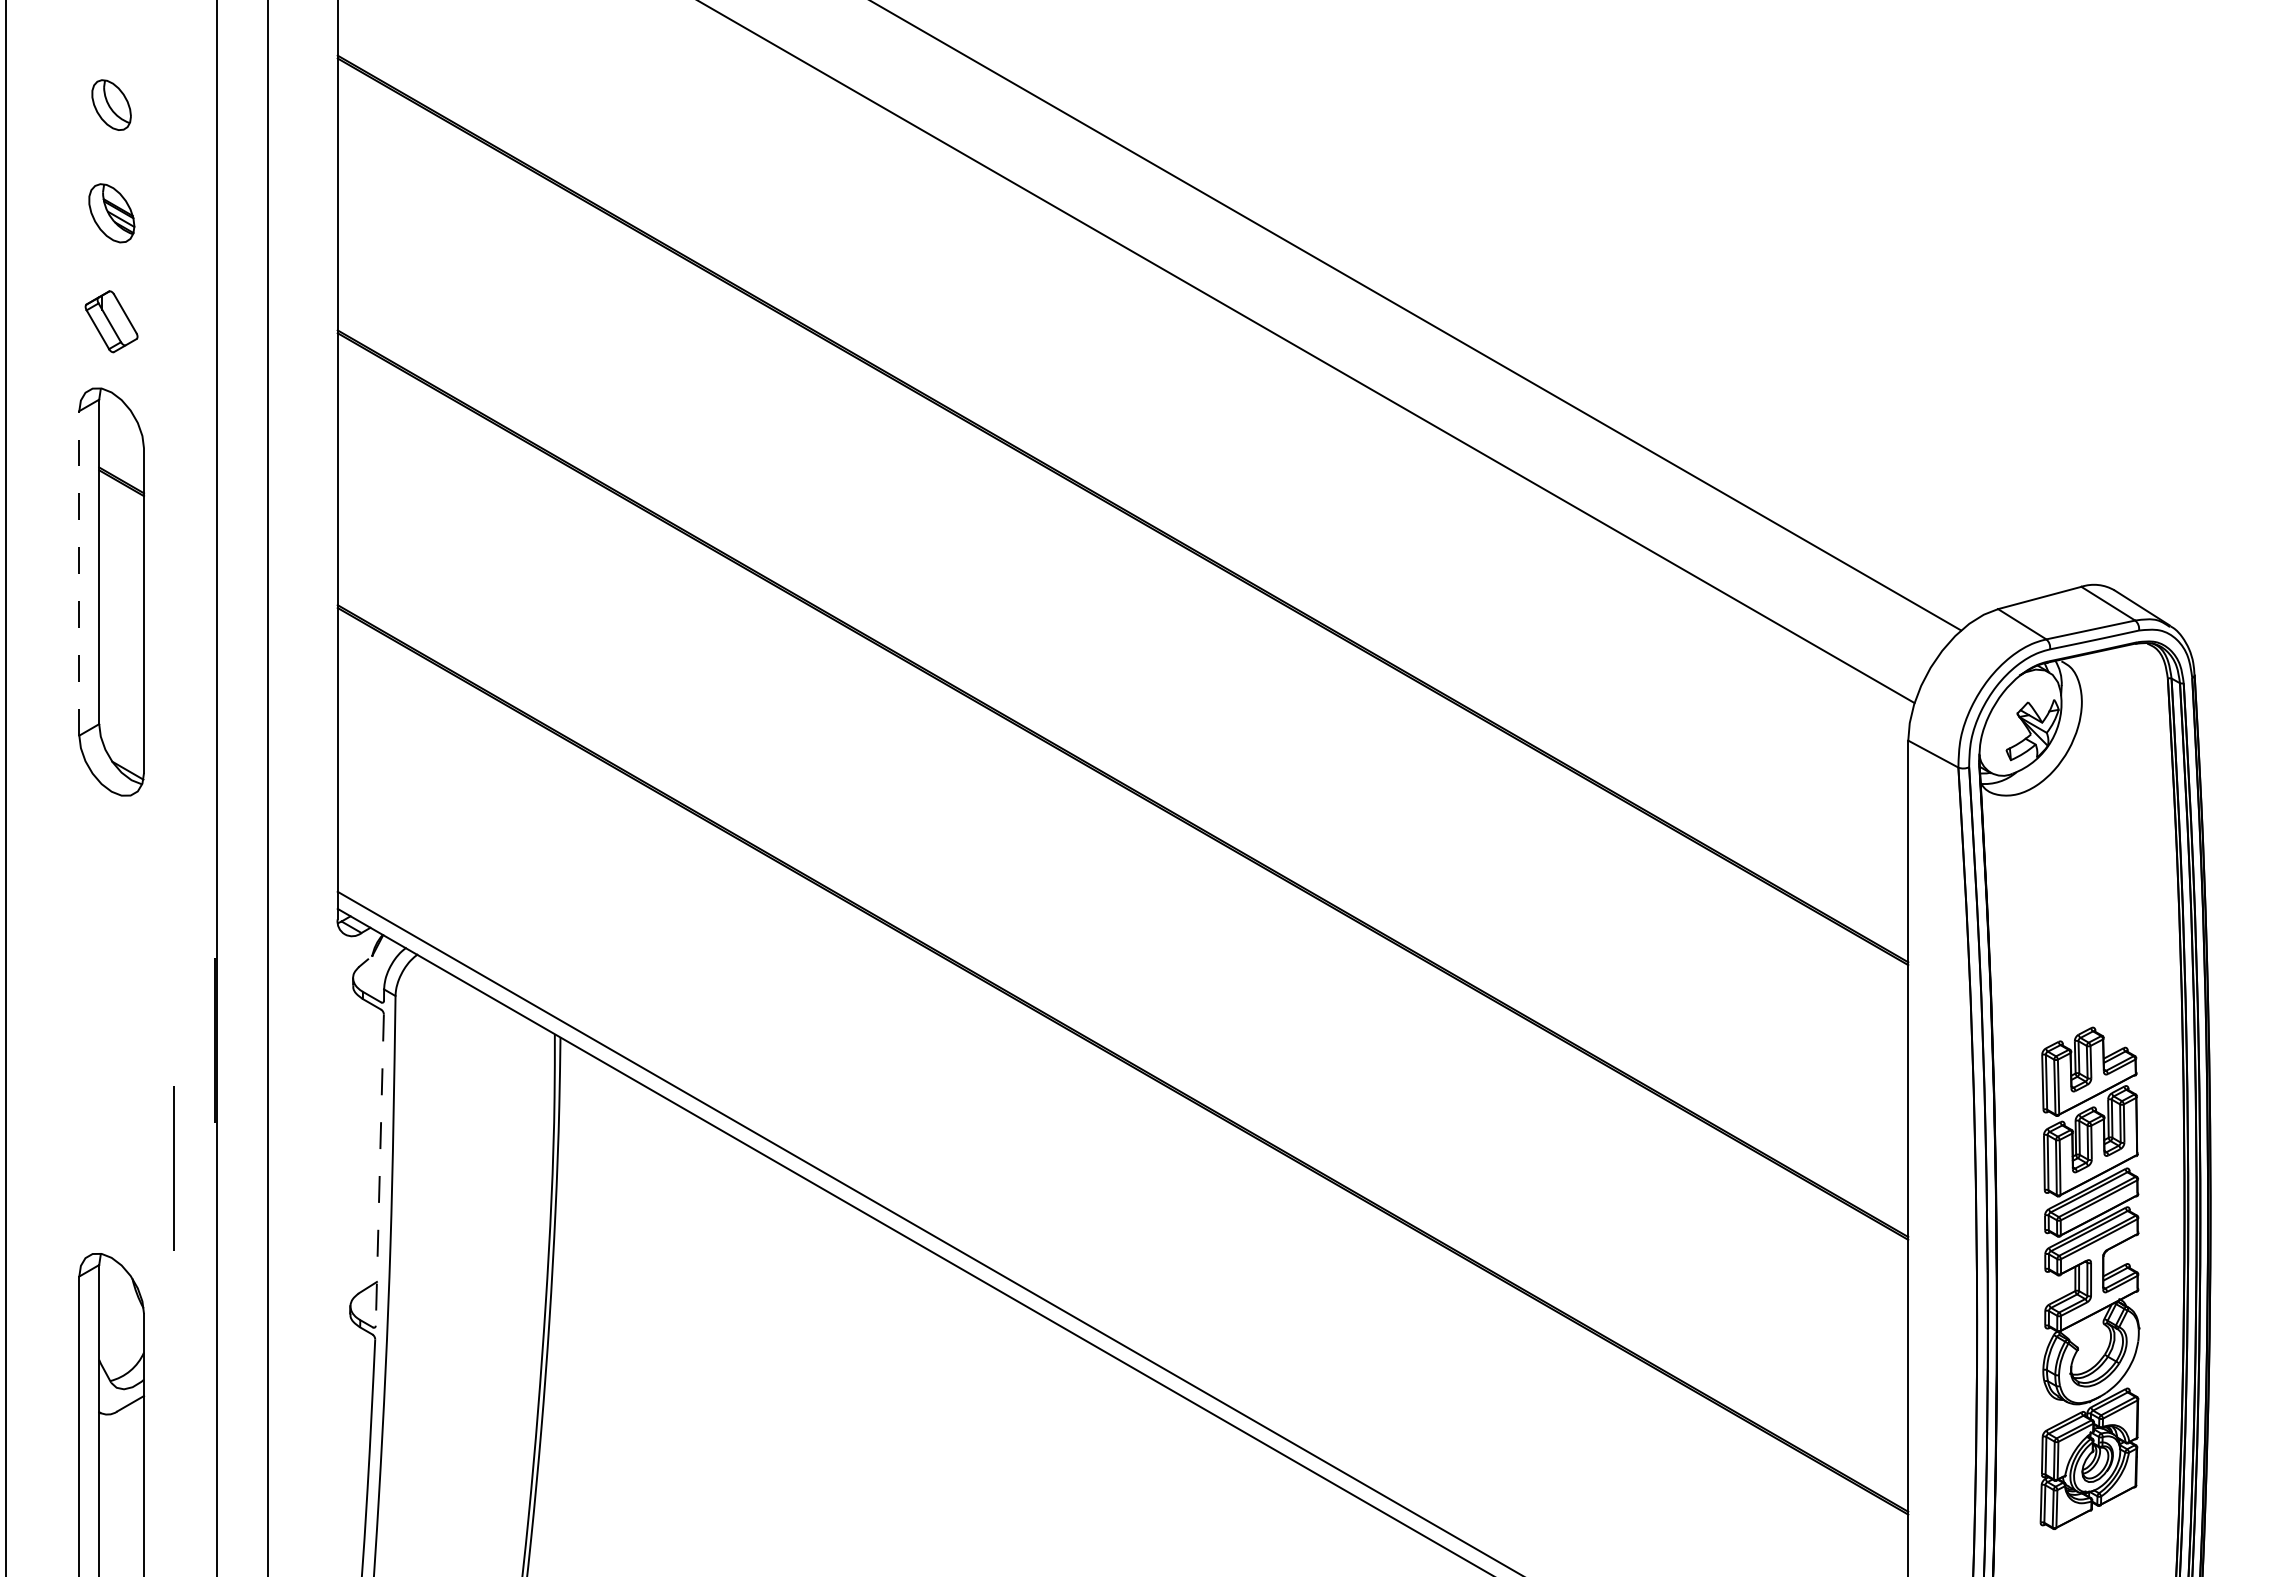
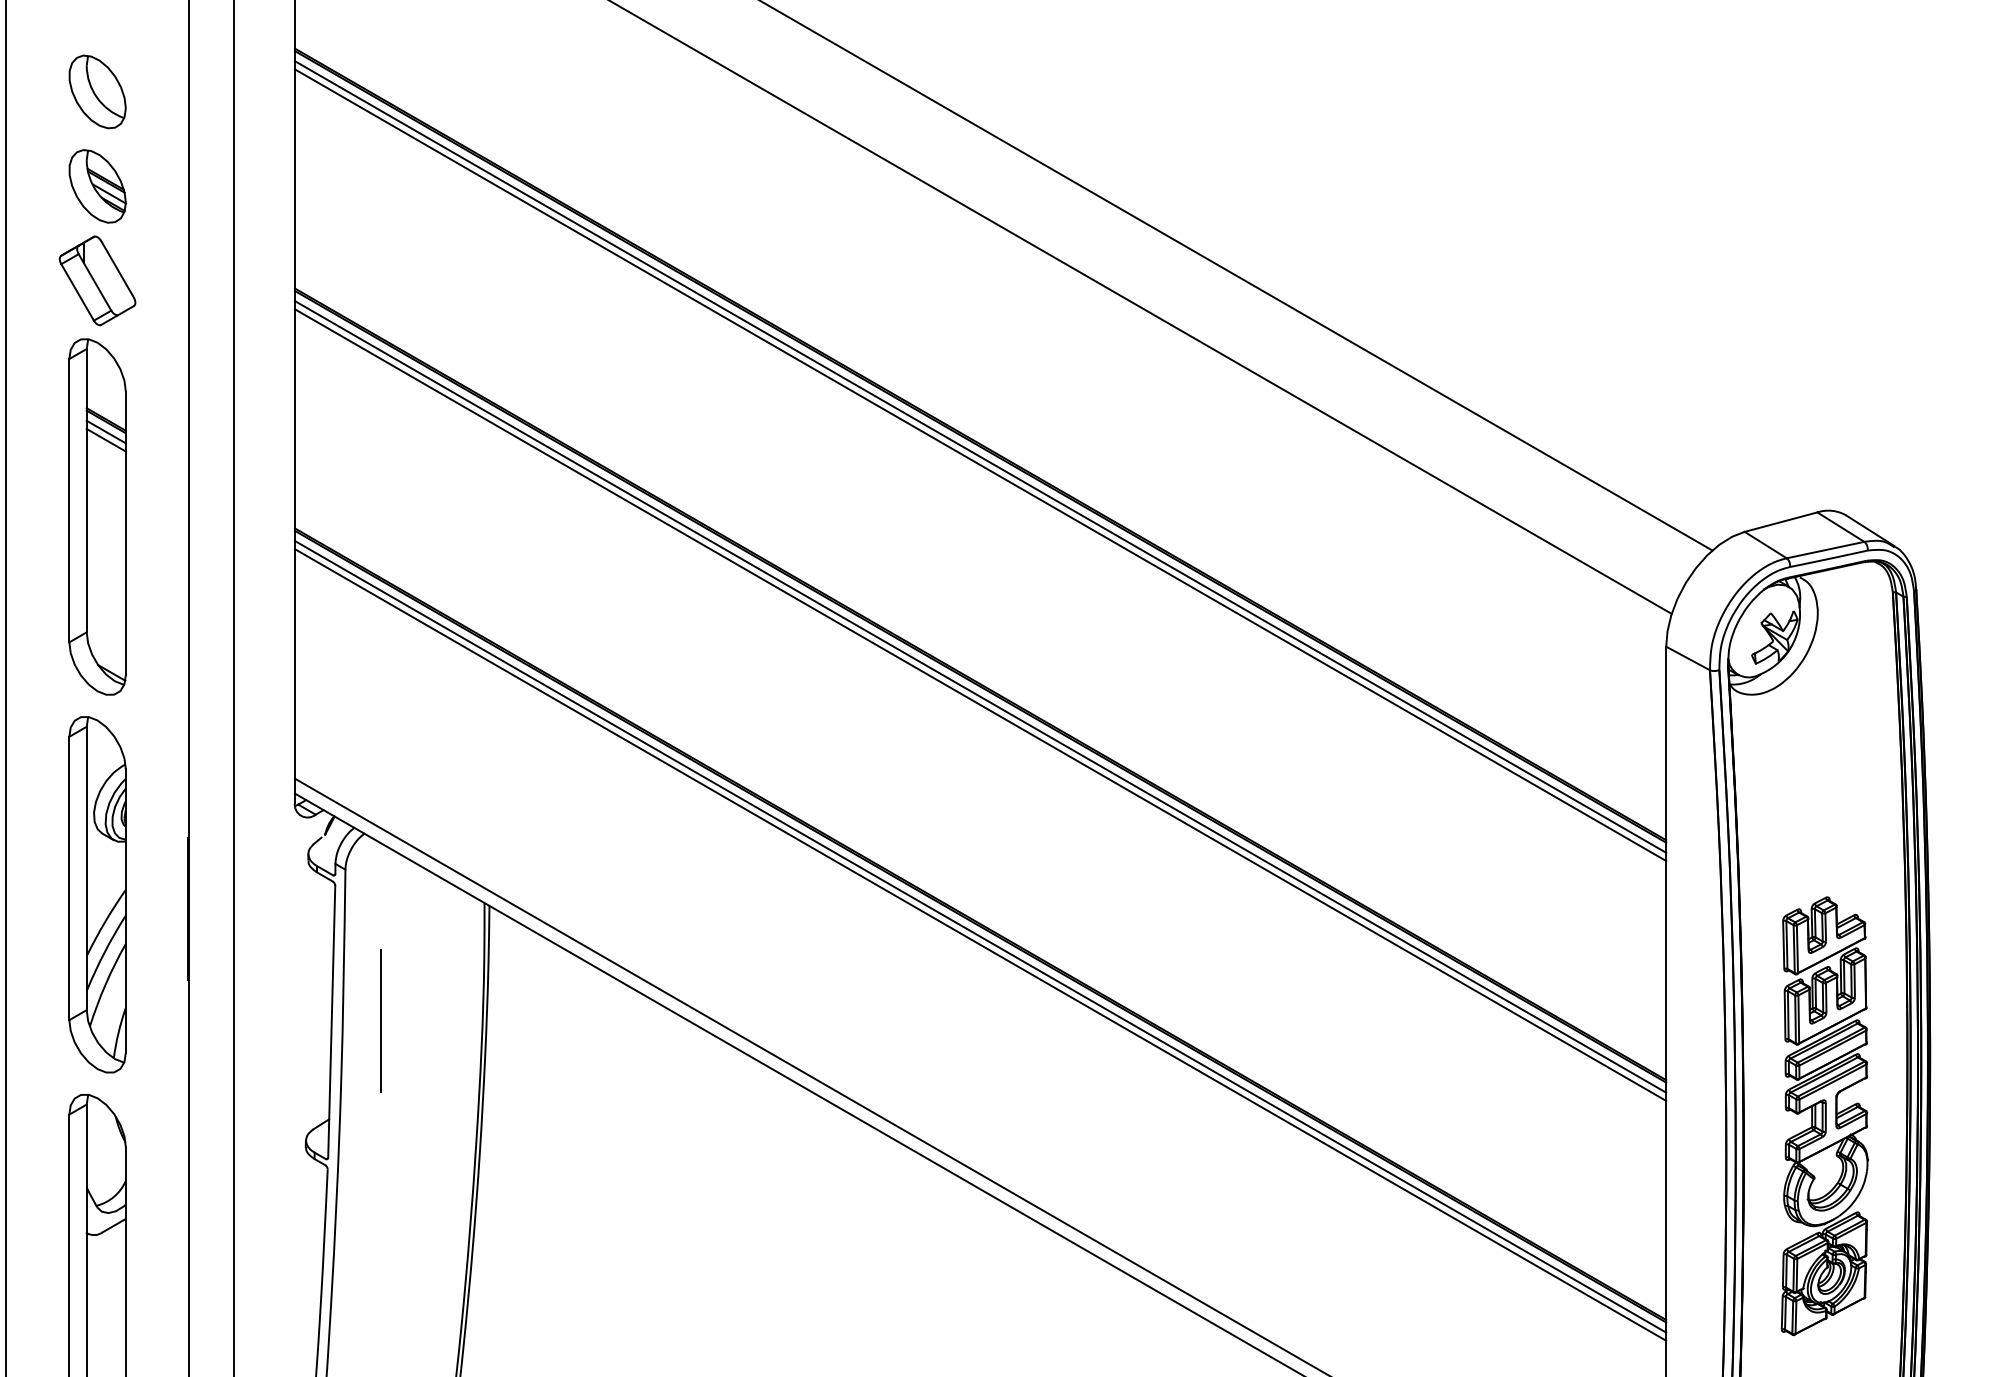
part: (111, 104) -> (97, 91), size x1.67
part: (111, 212) -> (97, 185), size x1.43
part: (111, 321) -> (97, 280), size x1.67
line: (121, 494) -> (106, 431), added
line: (121, 504) -> (106, 440), added
line: (1122, 523) -> (980, 457), added
line: (1122, 532) -> (980, 464), added
line: (79, 572) -> (69, 499), dashed -> solid
line: (1122, 797) -> (980, 696), added
line: (1122, 807) -> (980, 705), added
part: (111, 1024) -> (97, 894), added
line: (1122, 1072) -> (980, 936), added
line: (1122, 1081) -> (980, 944), added
line: (173, 1168) -> (381, 1020), moved
line: (379, 1170) -> (331, 1022), dashed -> solid

